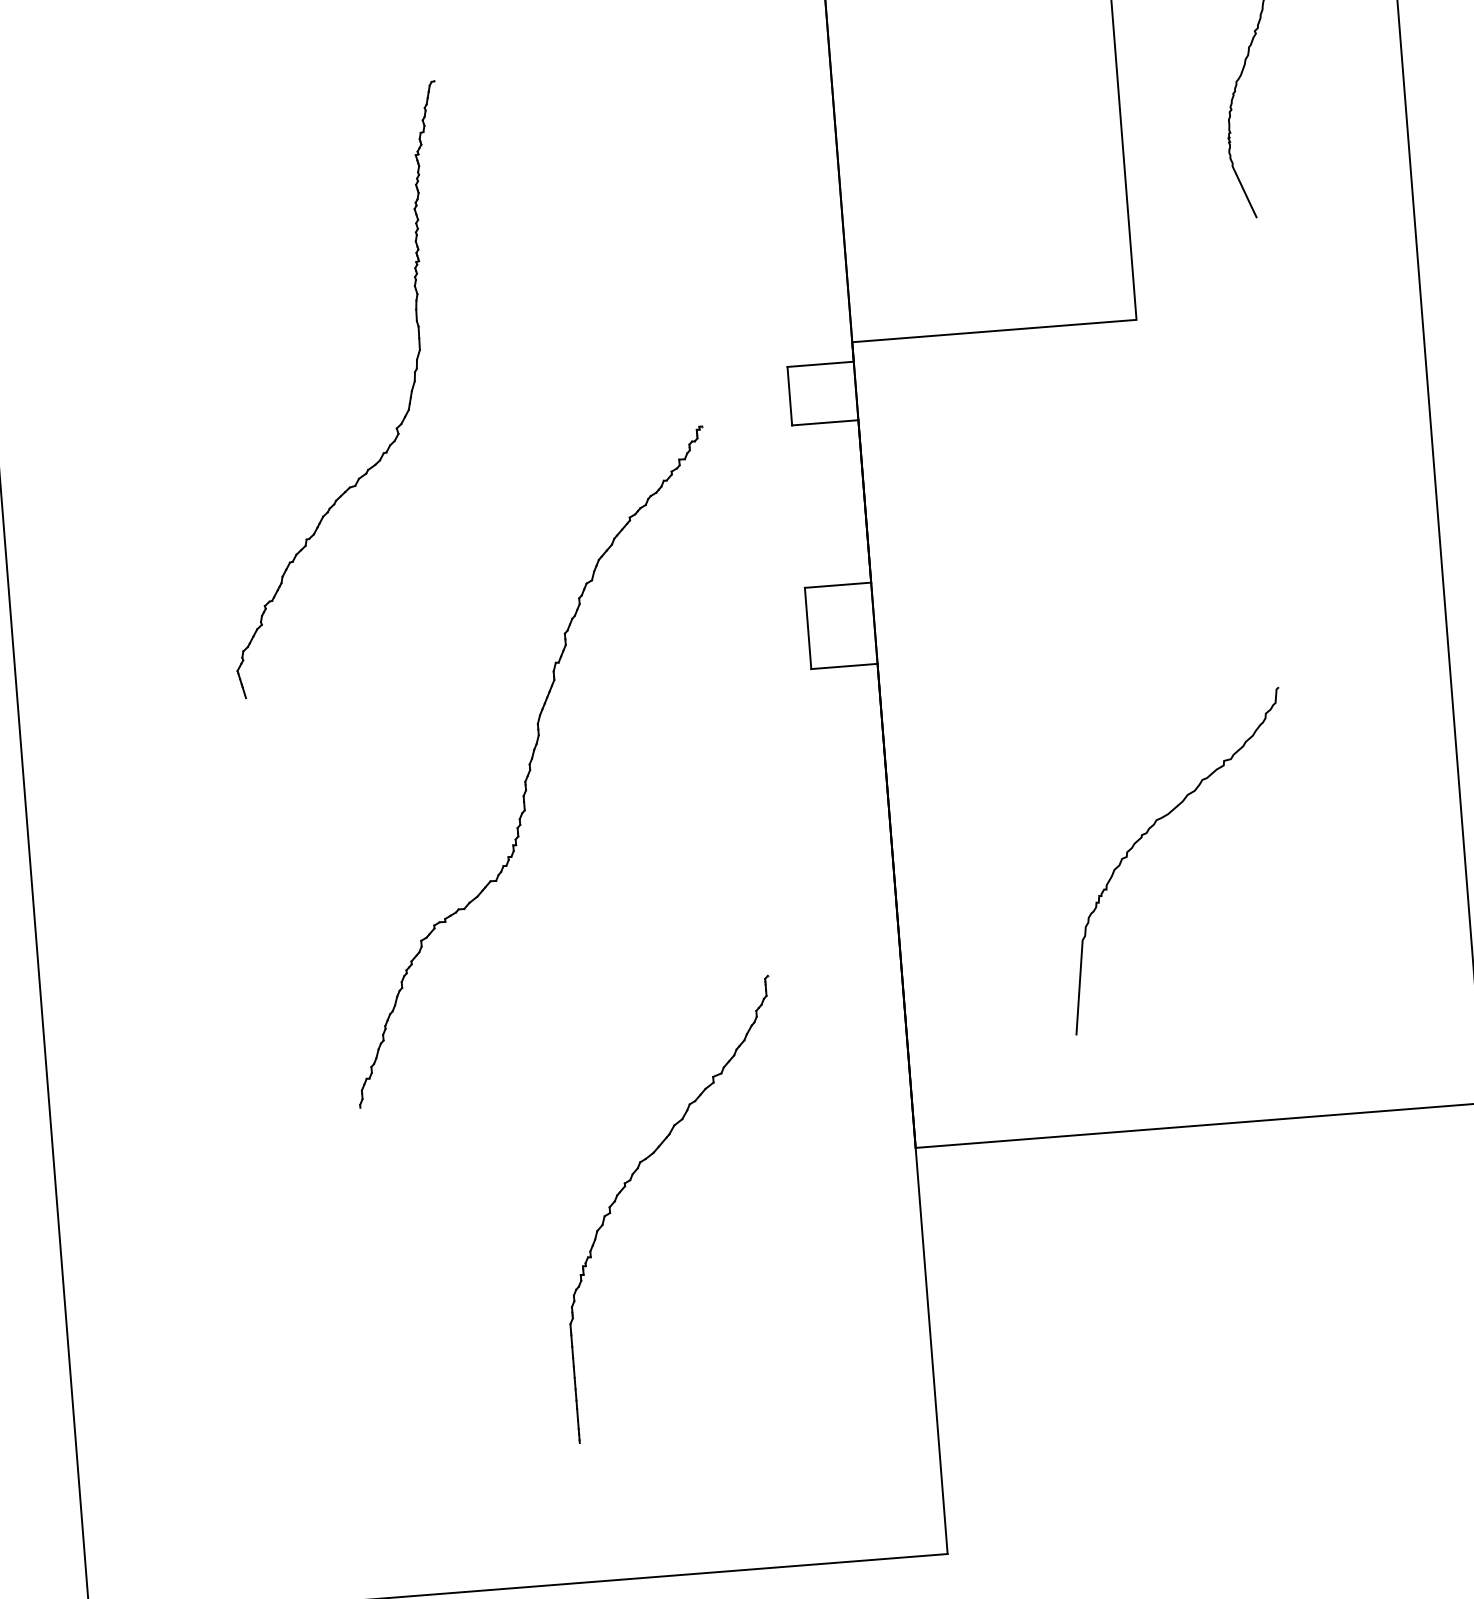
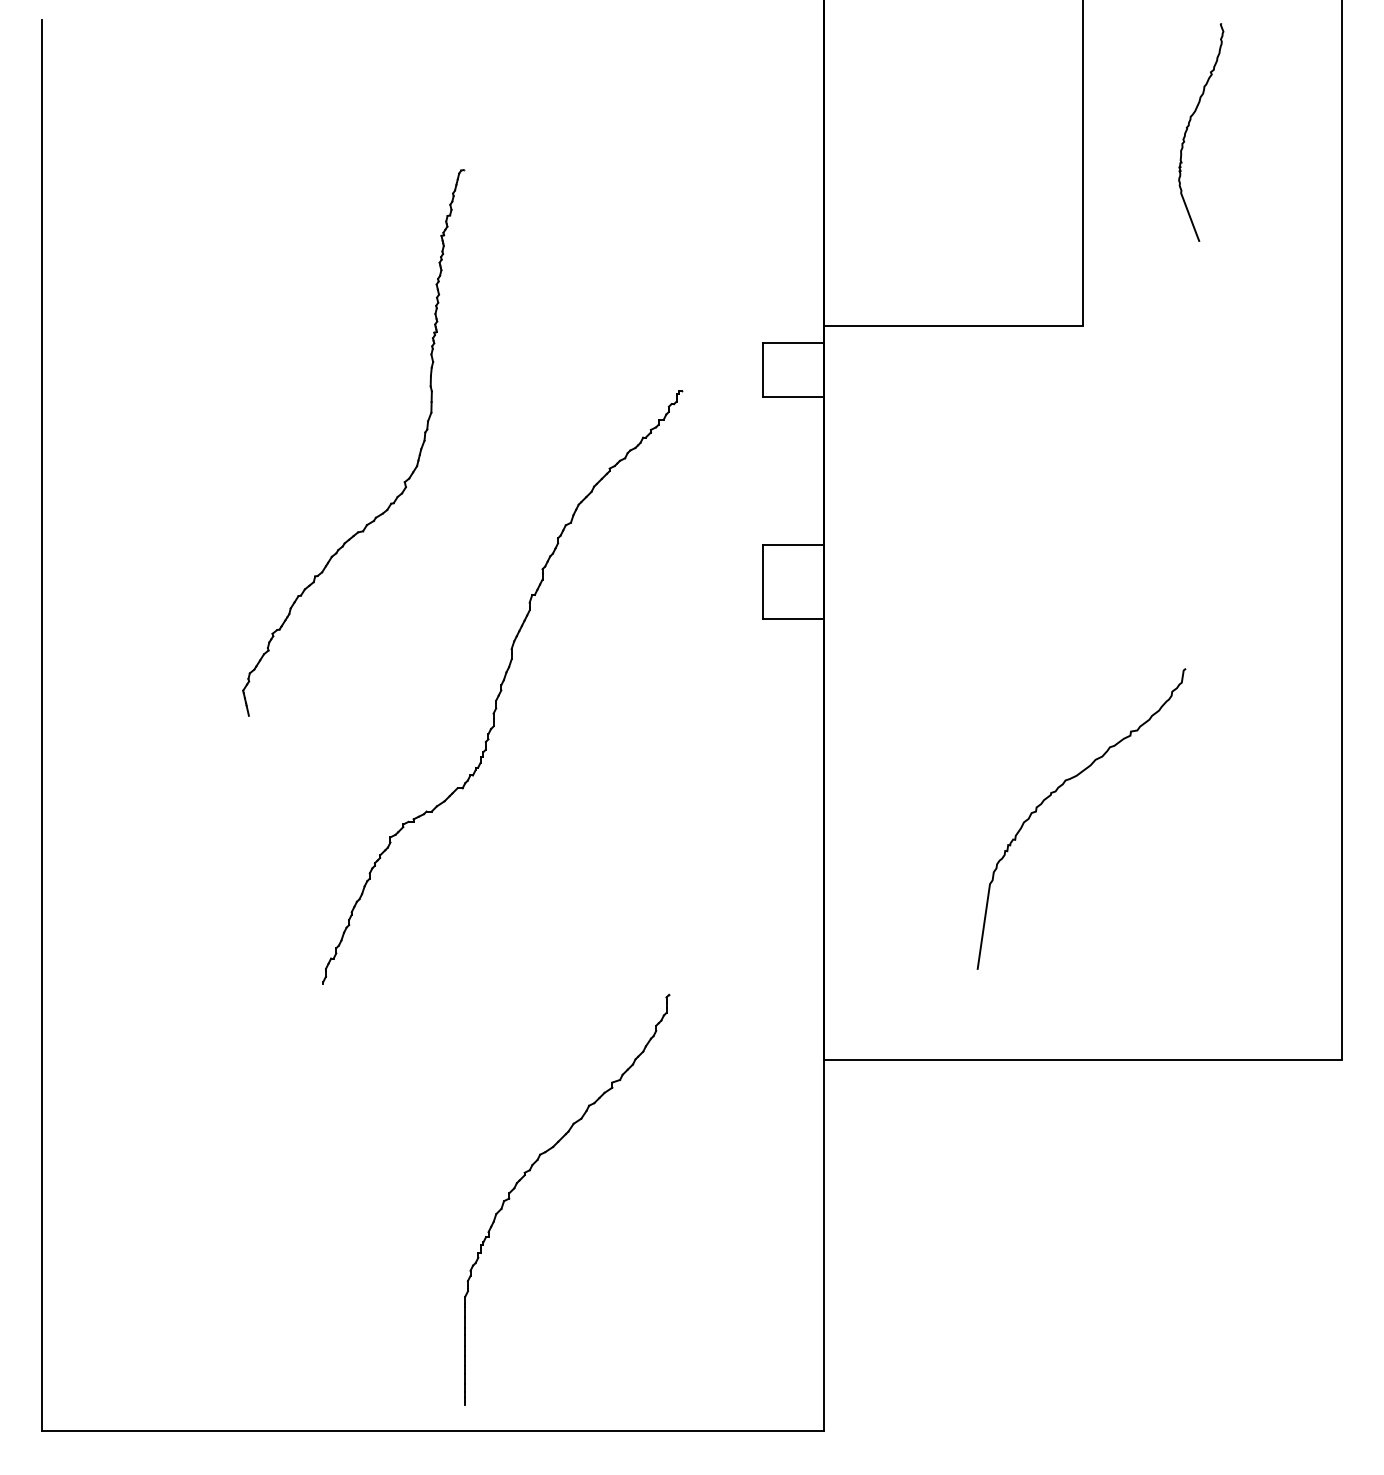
part: (395, 427) -> (403, 481), moved
part: (631, 1181) -> (530, 1171), moved

